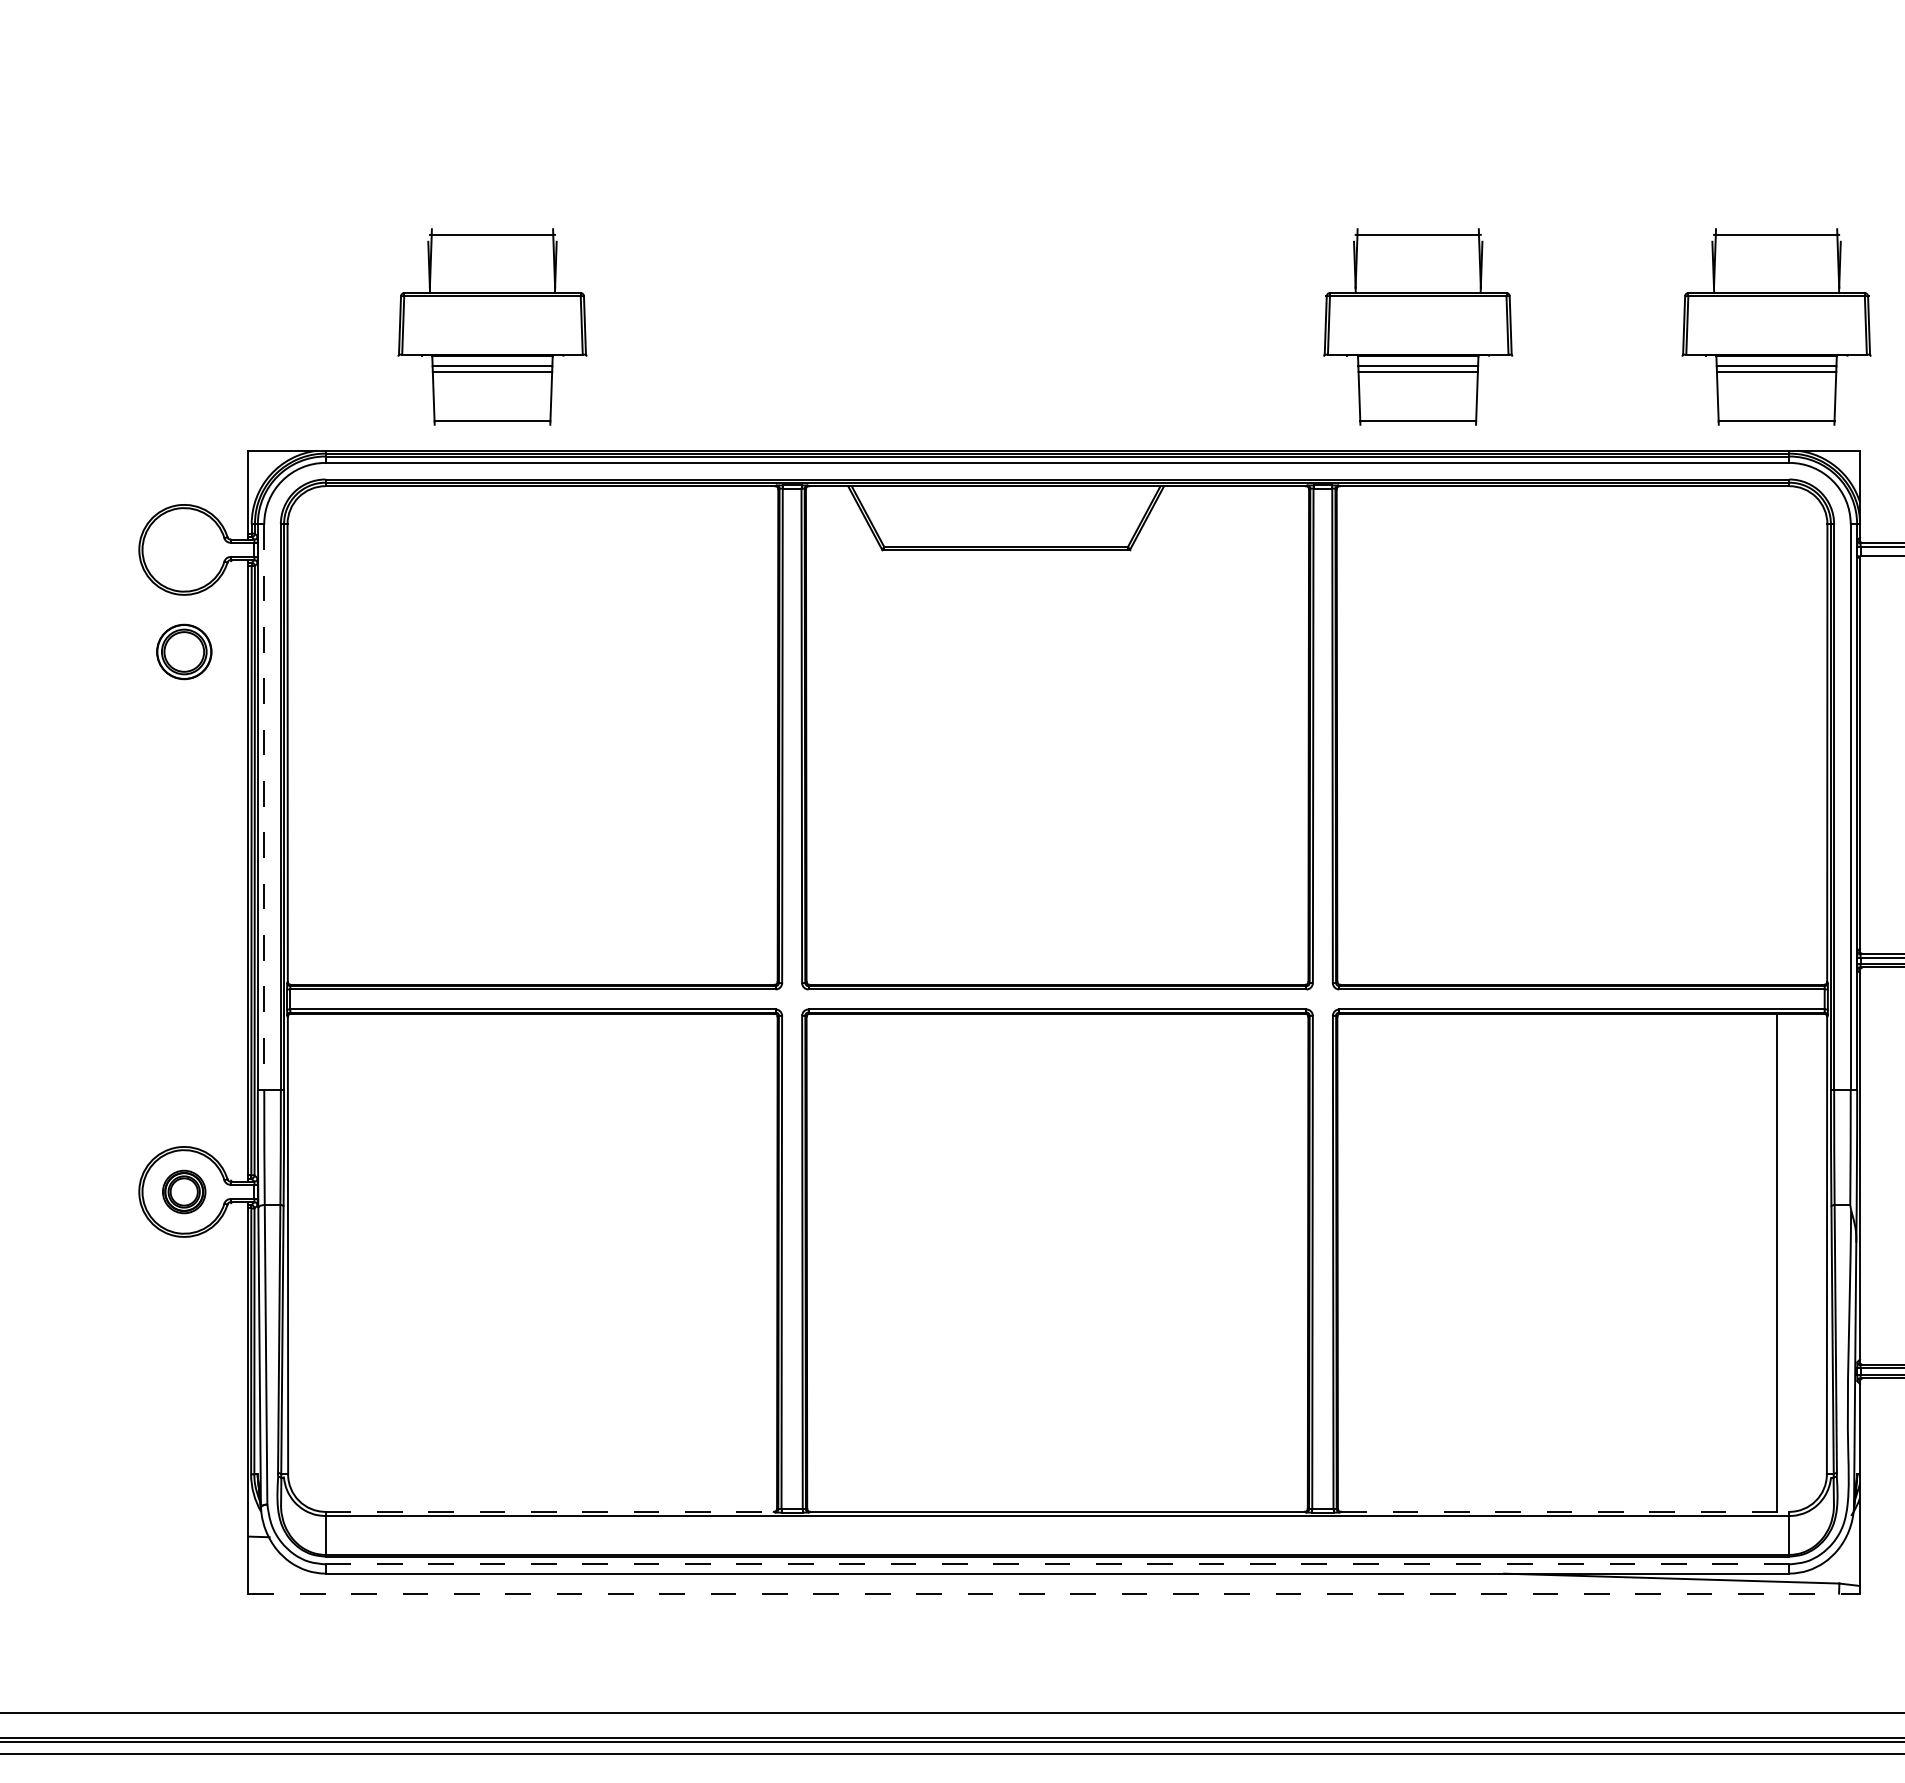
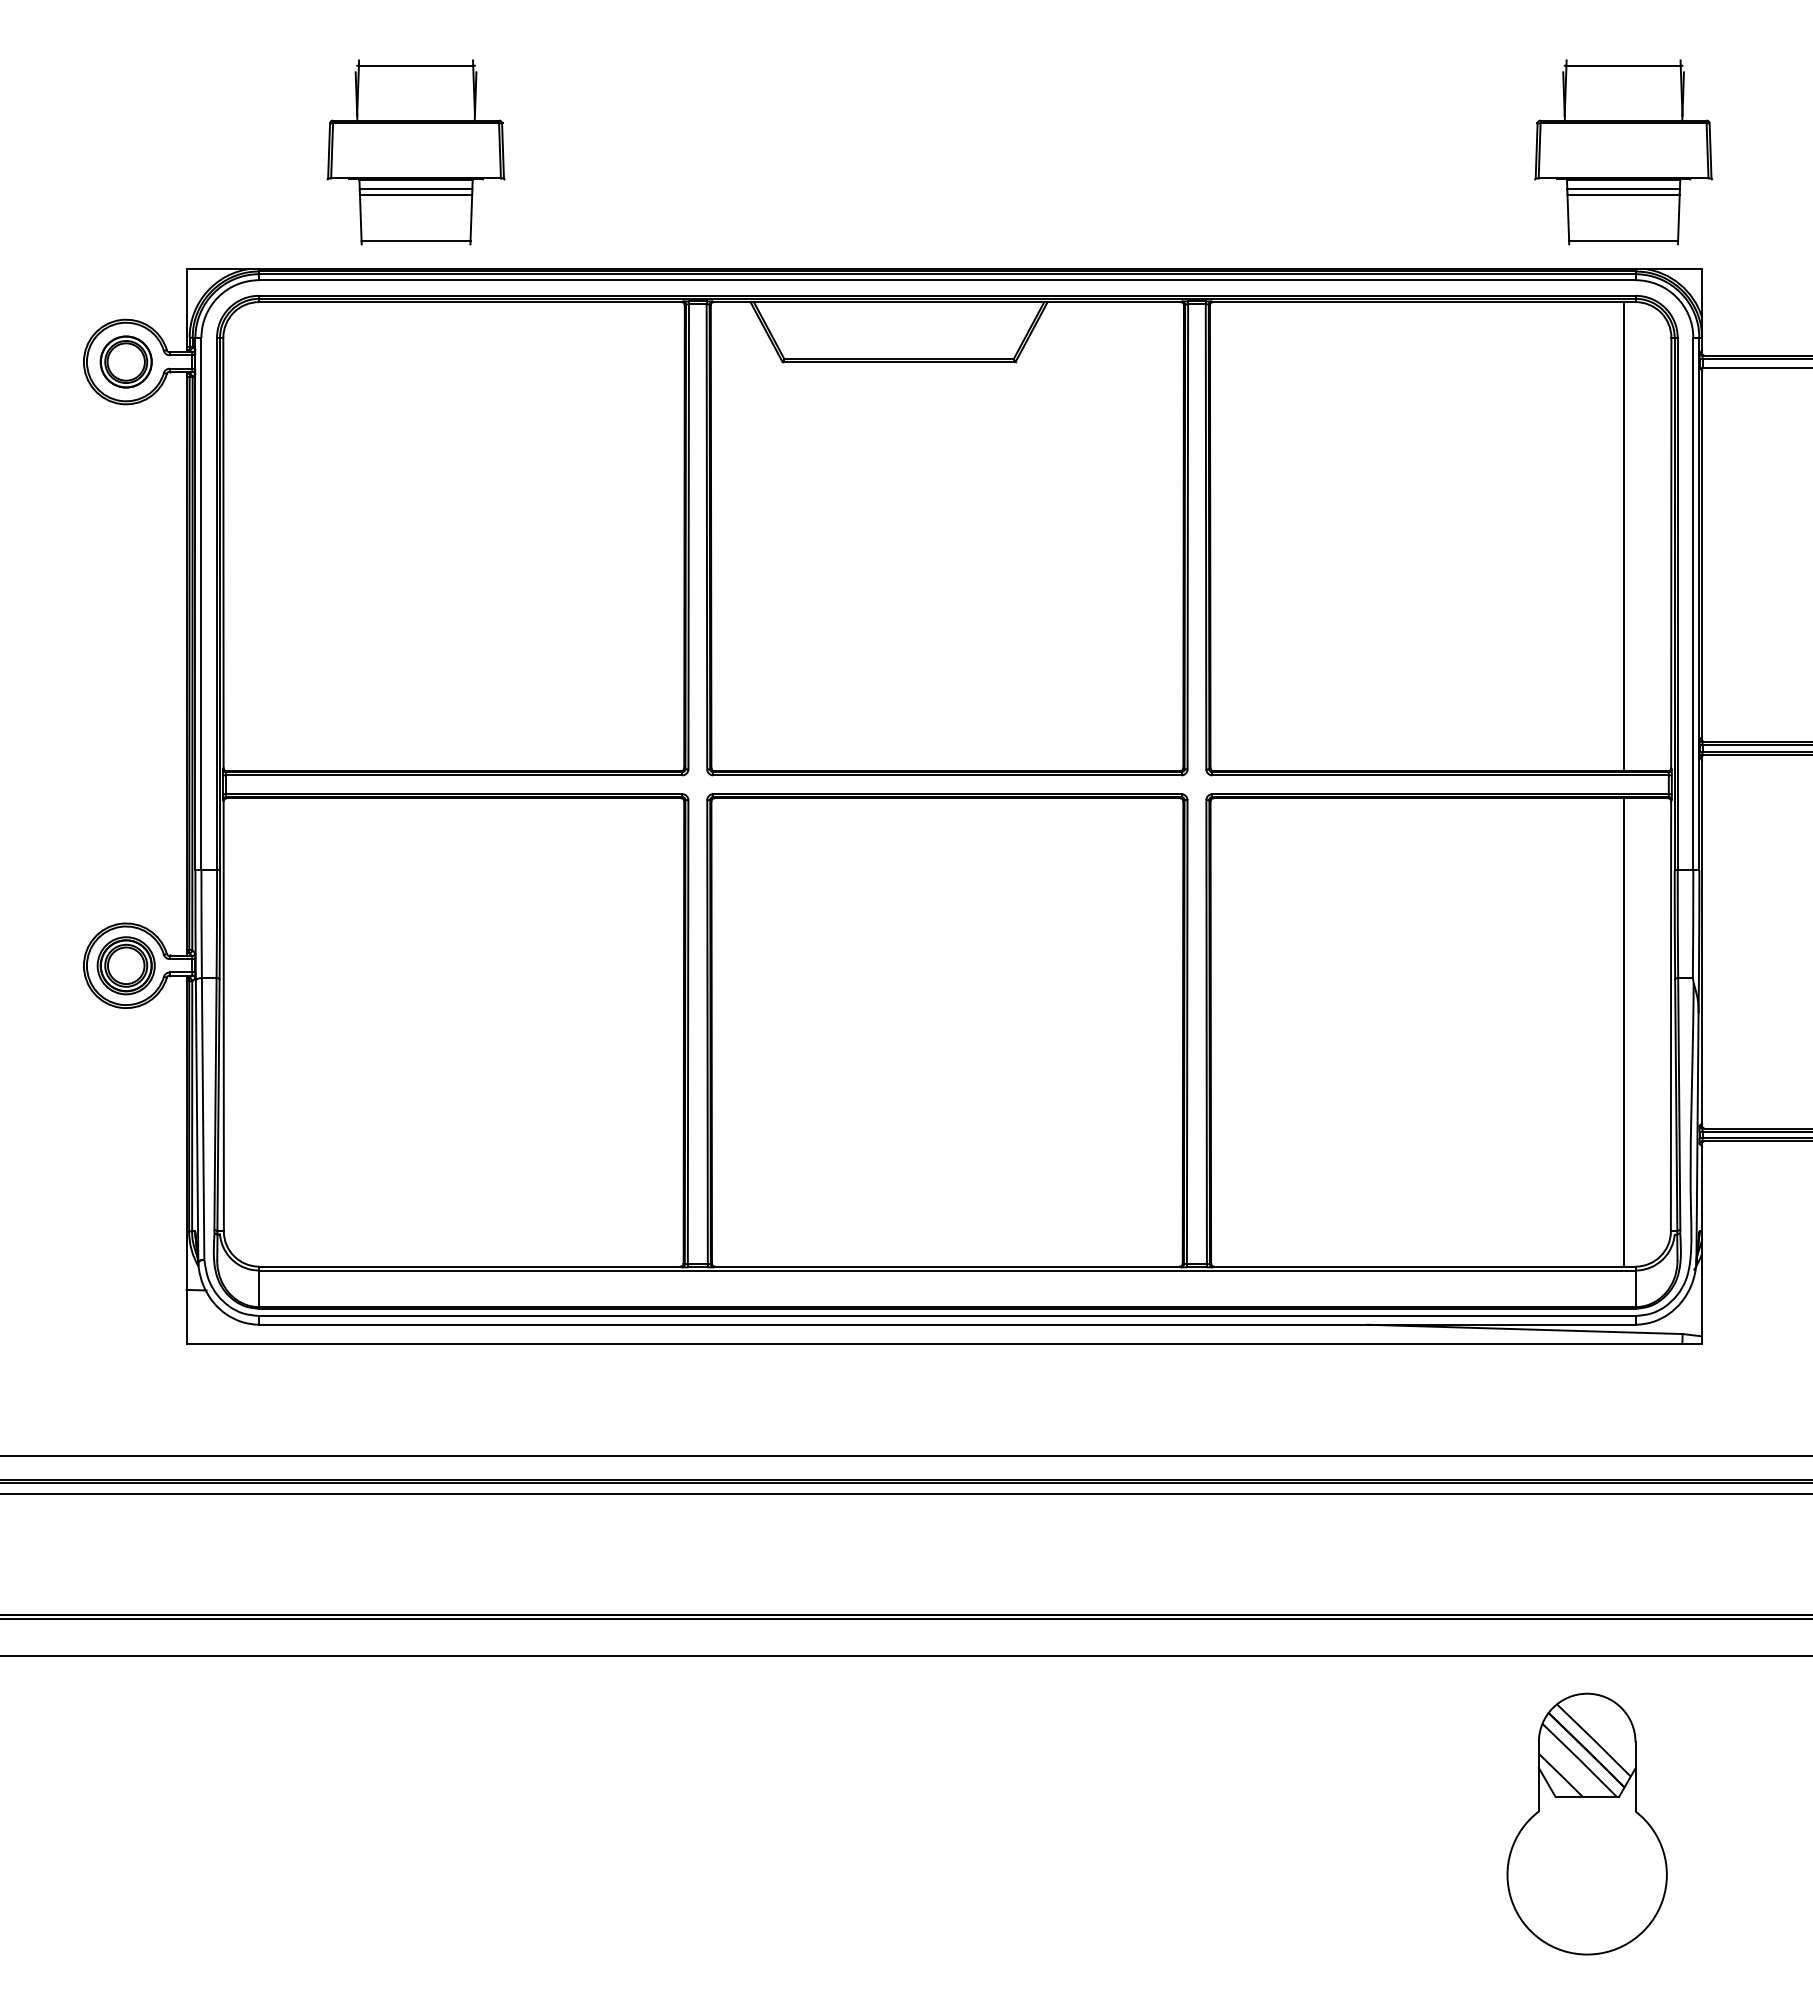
part: (1418, 327) -> (1286, 152), removed
part: (183, 651) -> (125, 361), moved
line: (1776, 735) -> (1623, 536), added
line: (264, 807) -> (201, 604), dashed -> solid
part: (183, 1191) -> (125, 965), size x1.43
line: (549, 1511) -> (469, 1266), dashed -> solid
line: (1564, 1511) -> (1424, 1266), dashed -> solid
line: (1057, 1564) -> (947, 1316), dashed -> solid
line: (1054, 1593) -> (944, 1343), dashed -> solid

